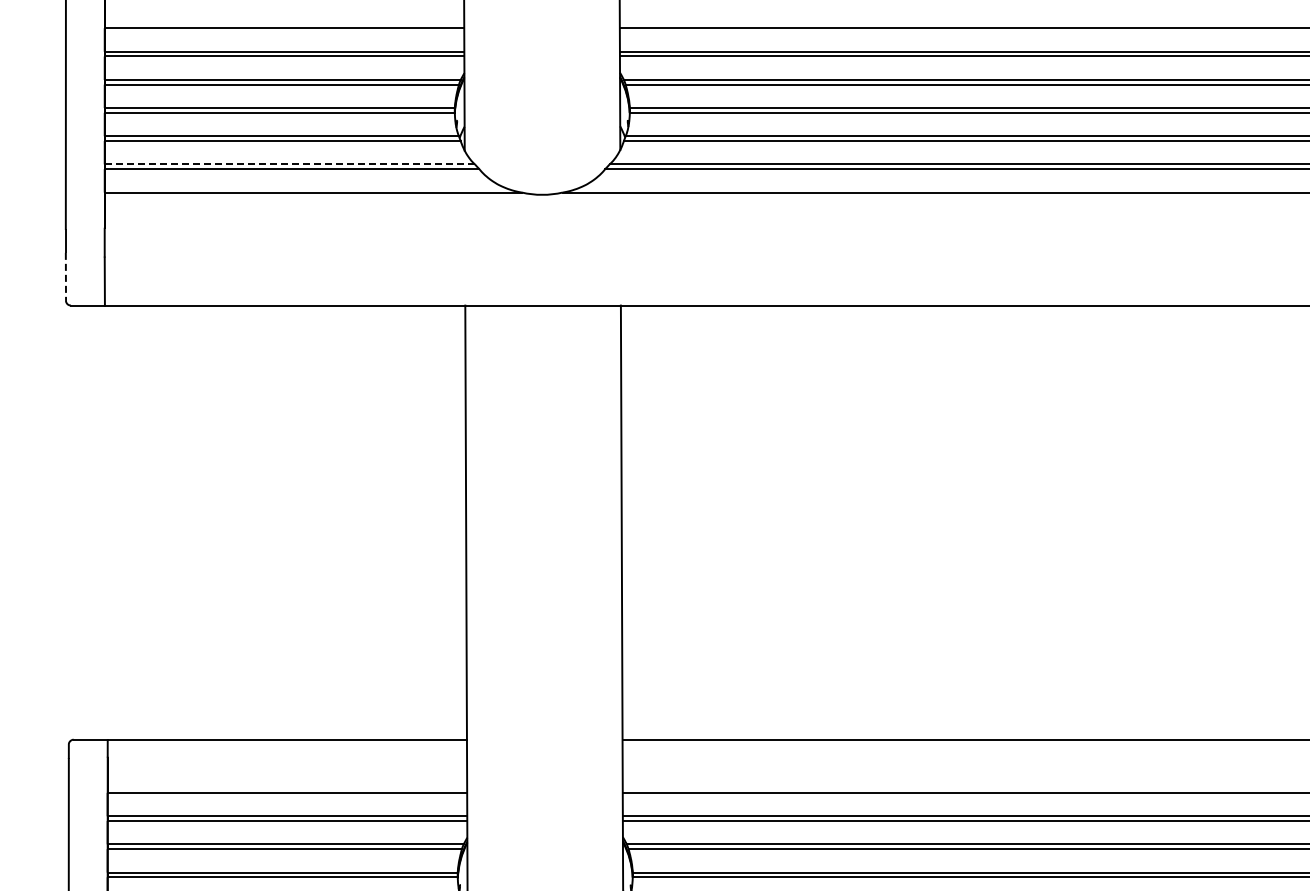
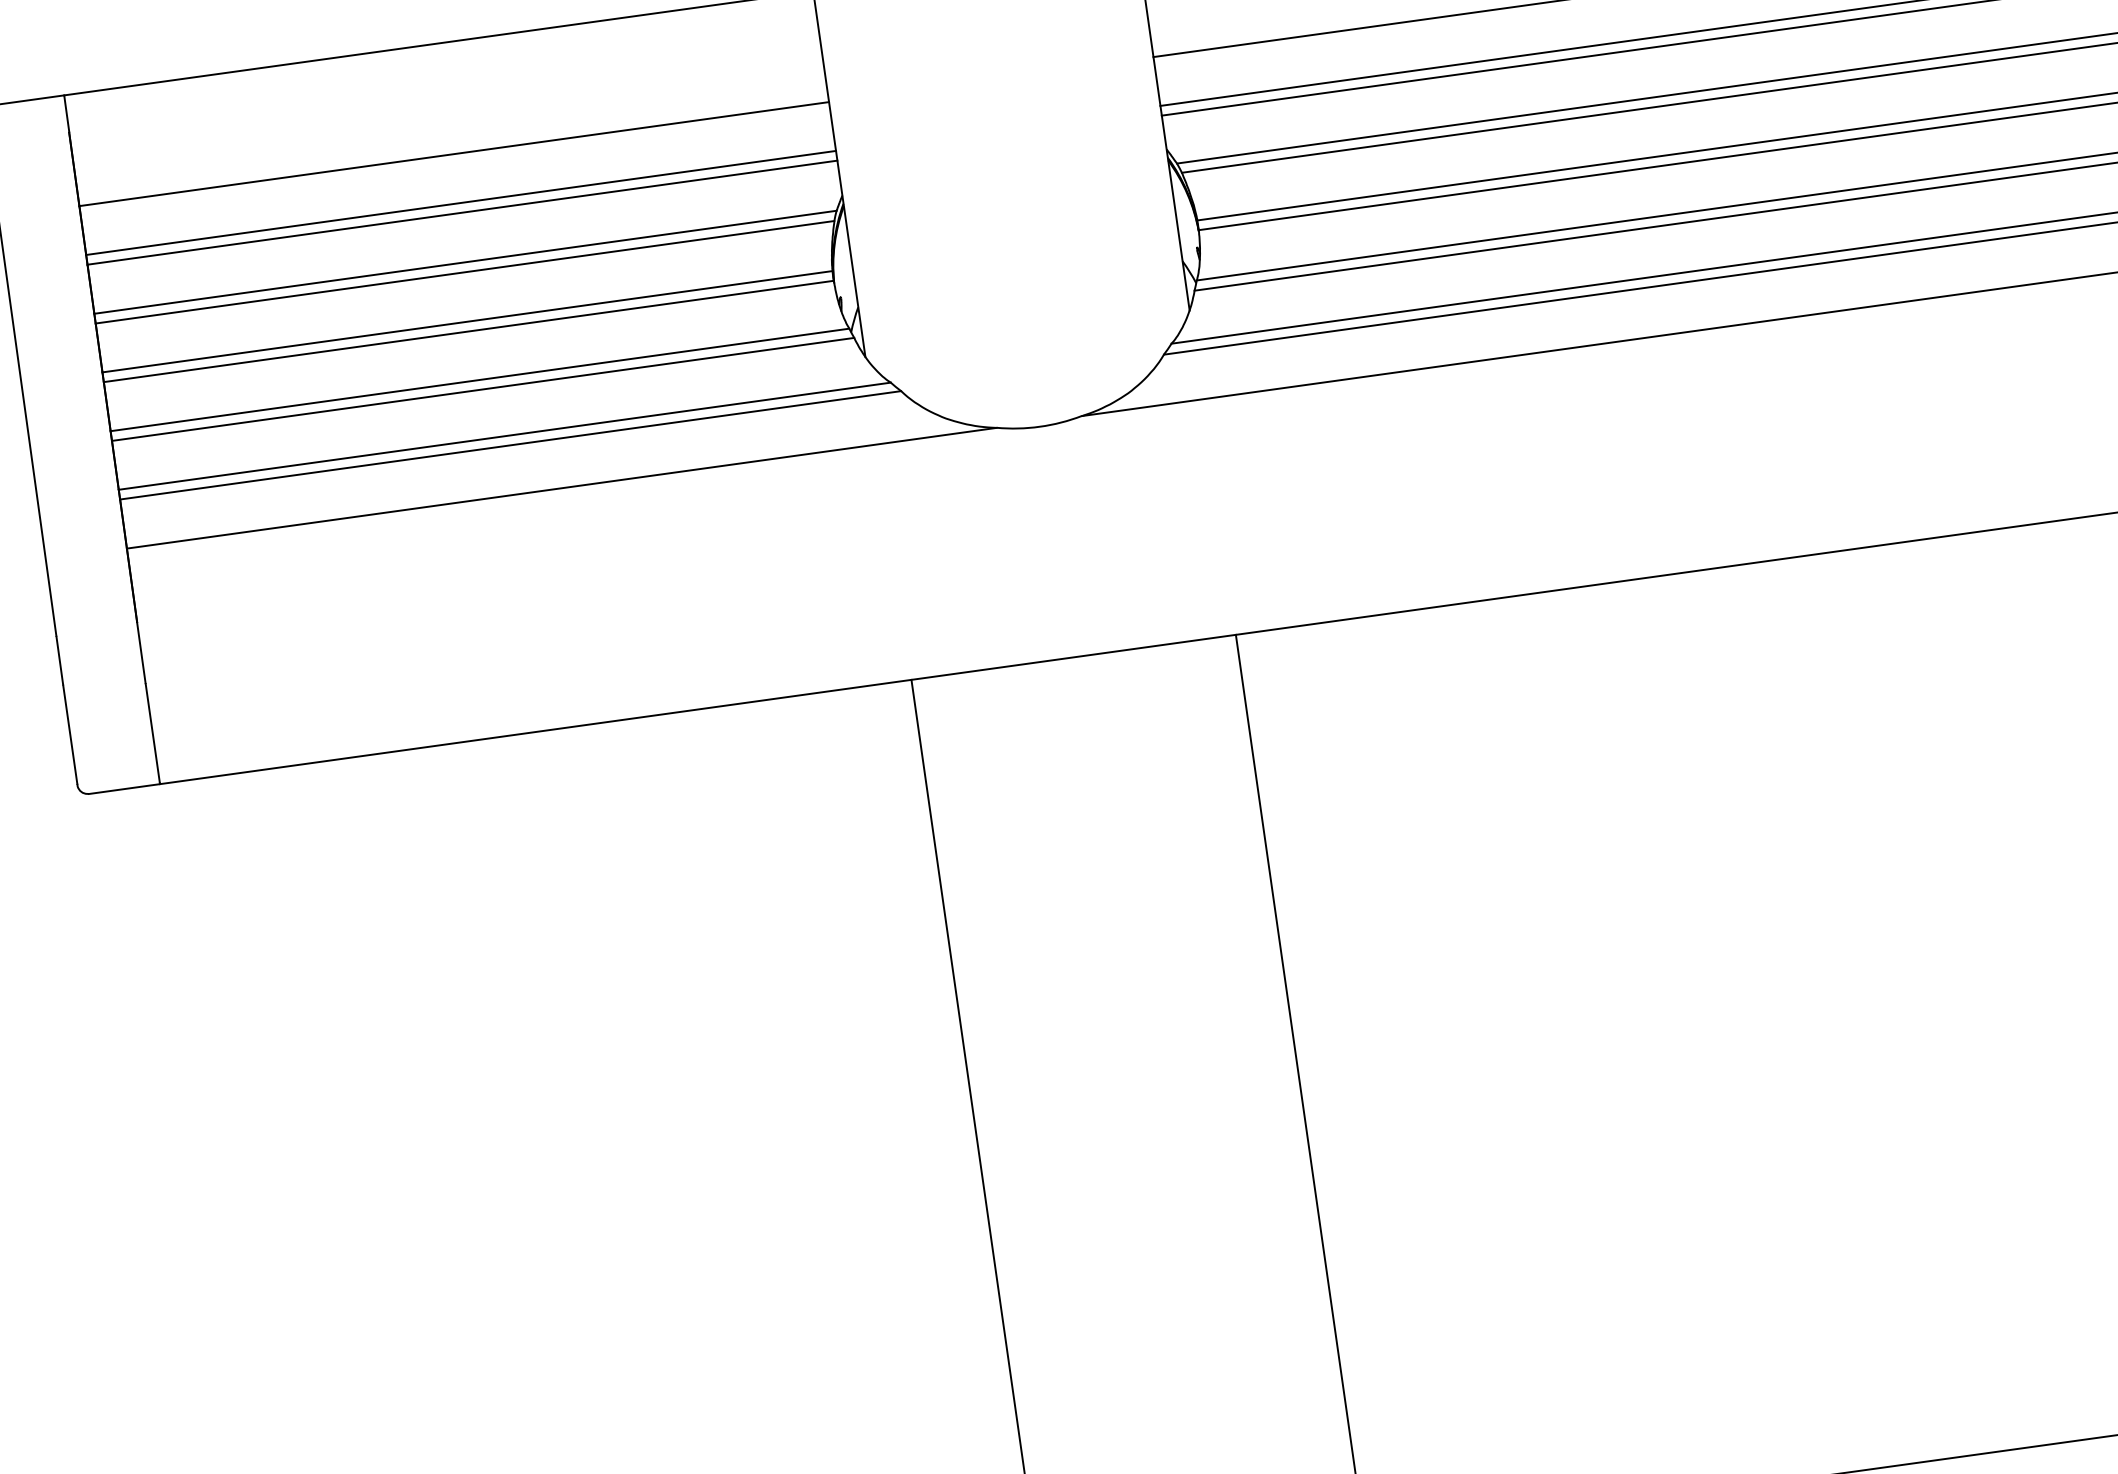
line: (289, 164) -> (504, 436), dashed -> solid
line: (65, 276) -> (69, 734), dashed -> solid

